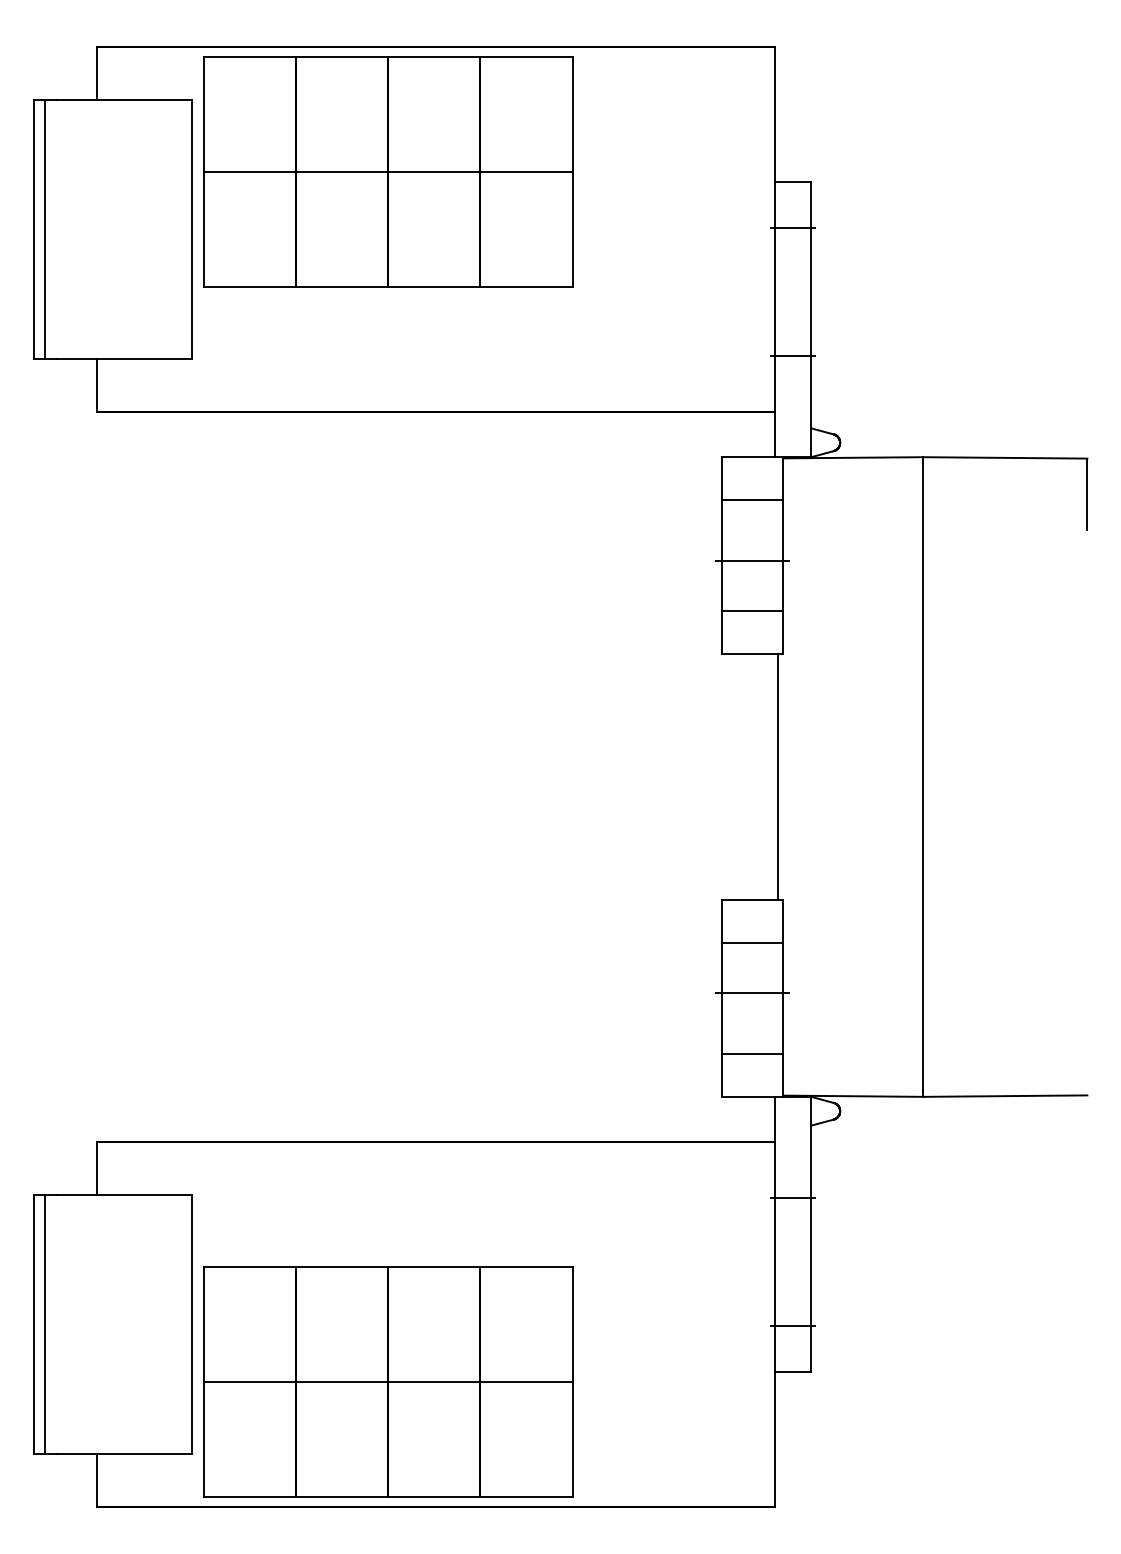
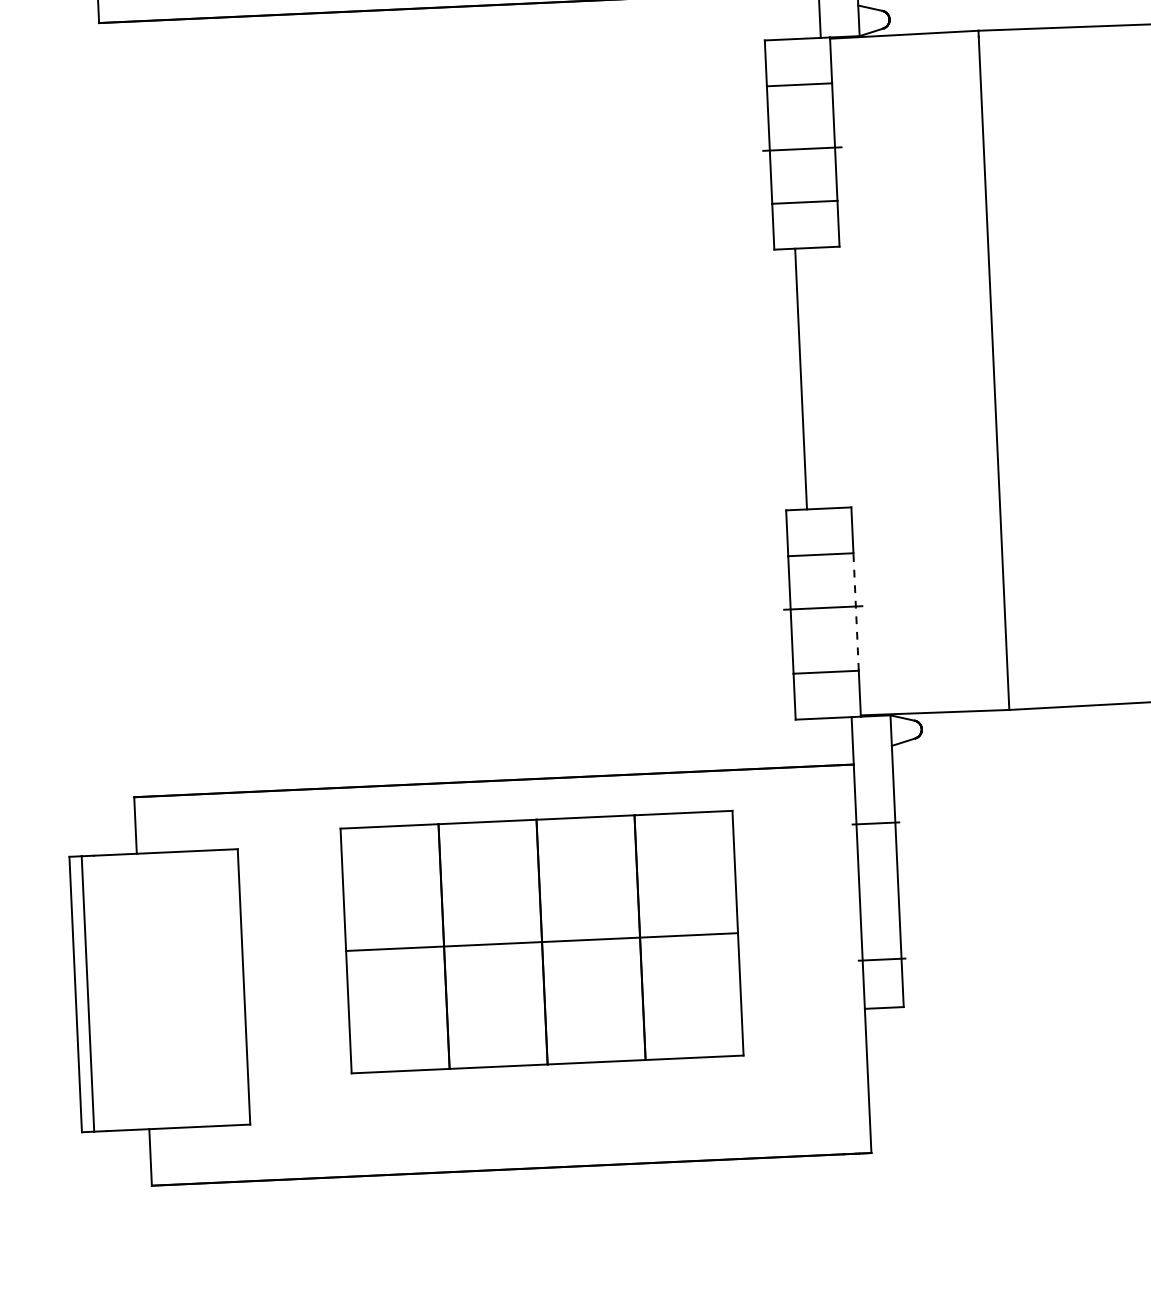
line: (777, 776) -> (800, 378), moved
line: (783, 997) -> (856, 611), solid -> dashed
part: (388, 1381) -> (542, 941), moved

